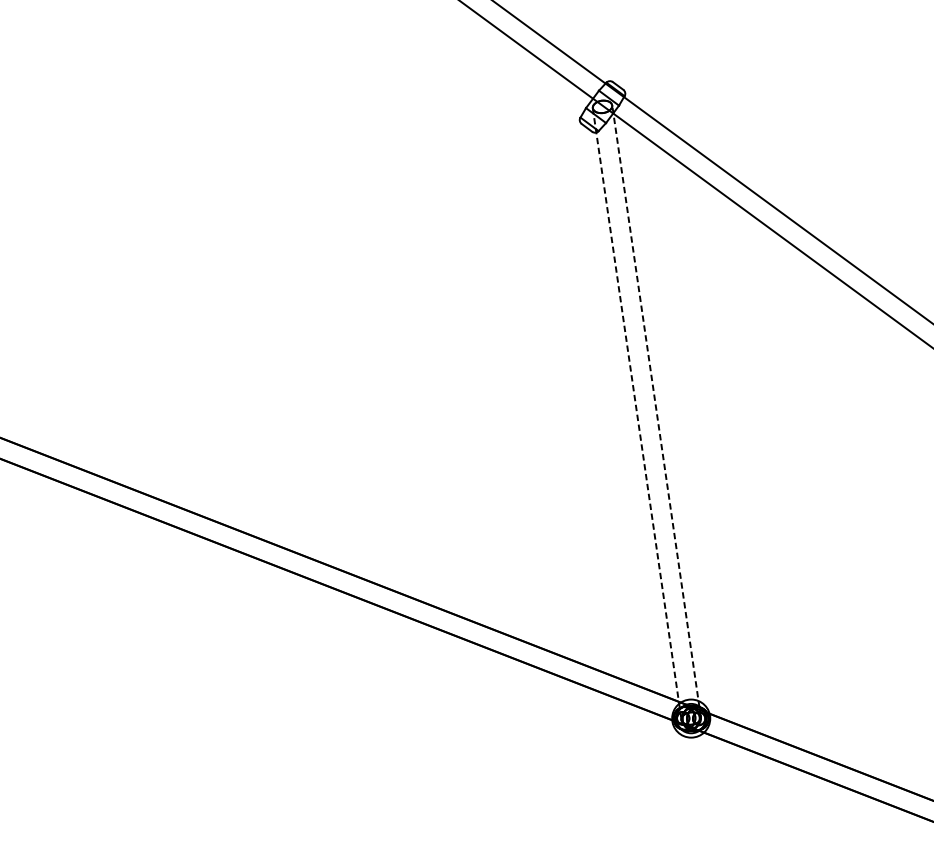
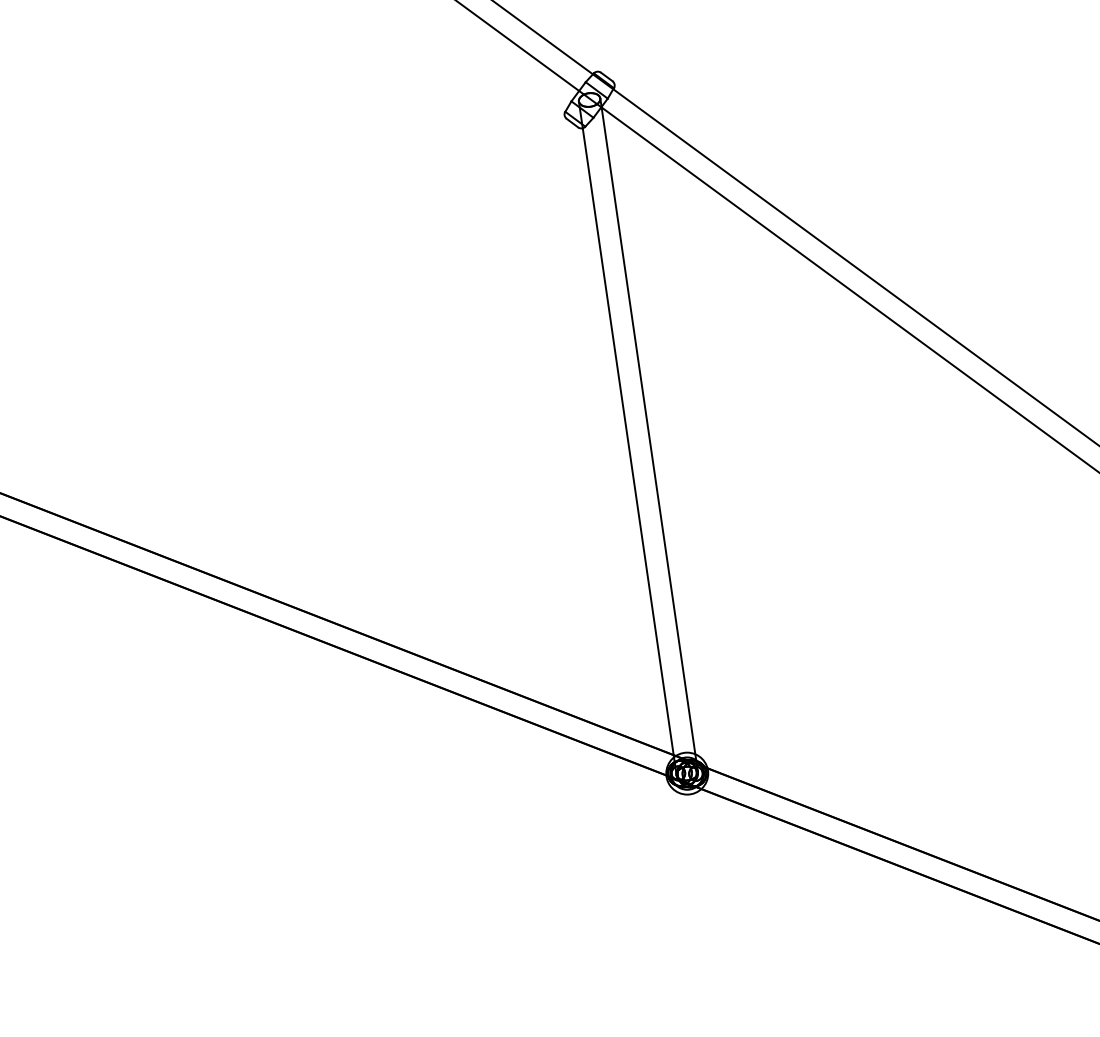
line: (656, 410) -> (649, 434), dashed -> solid
line: (636, 414) -> (627, 438), dashed -> solid

